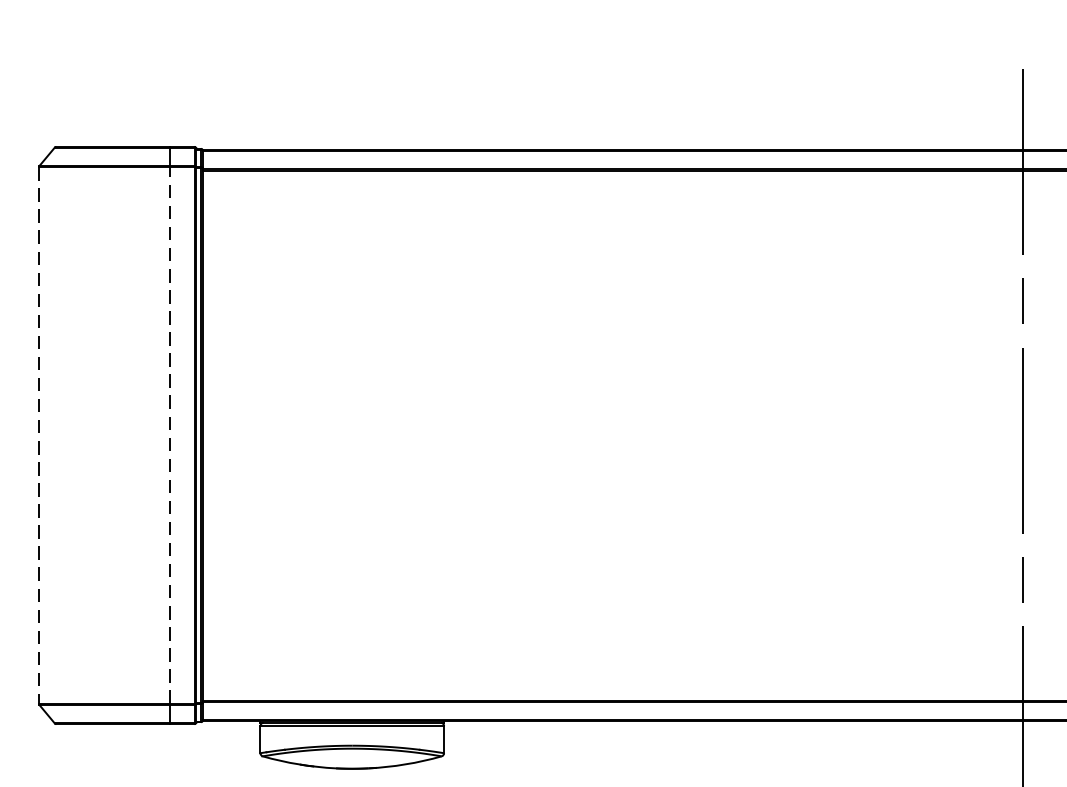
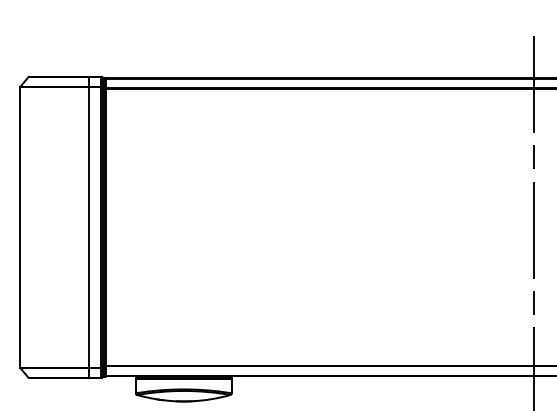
line: (169, 433) -> (88, 226), dashed -> solid
line: (39, 435) -> (20, 227), dashed -> solid

